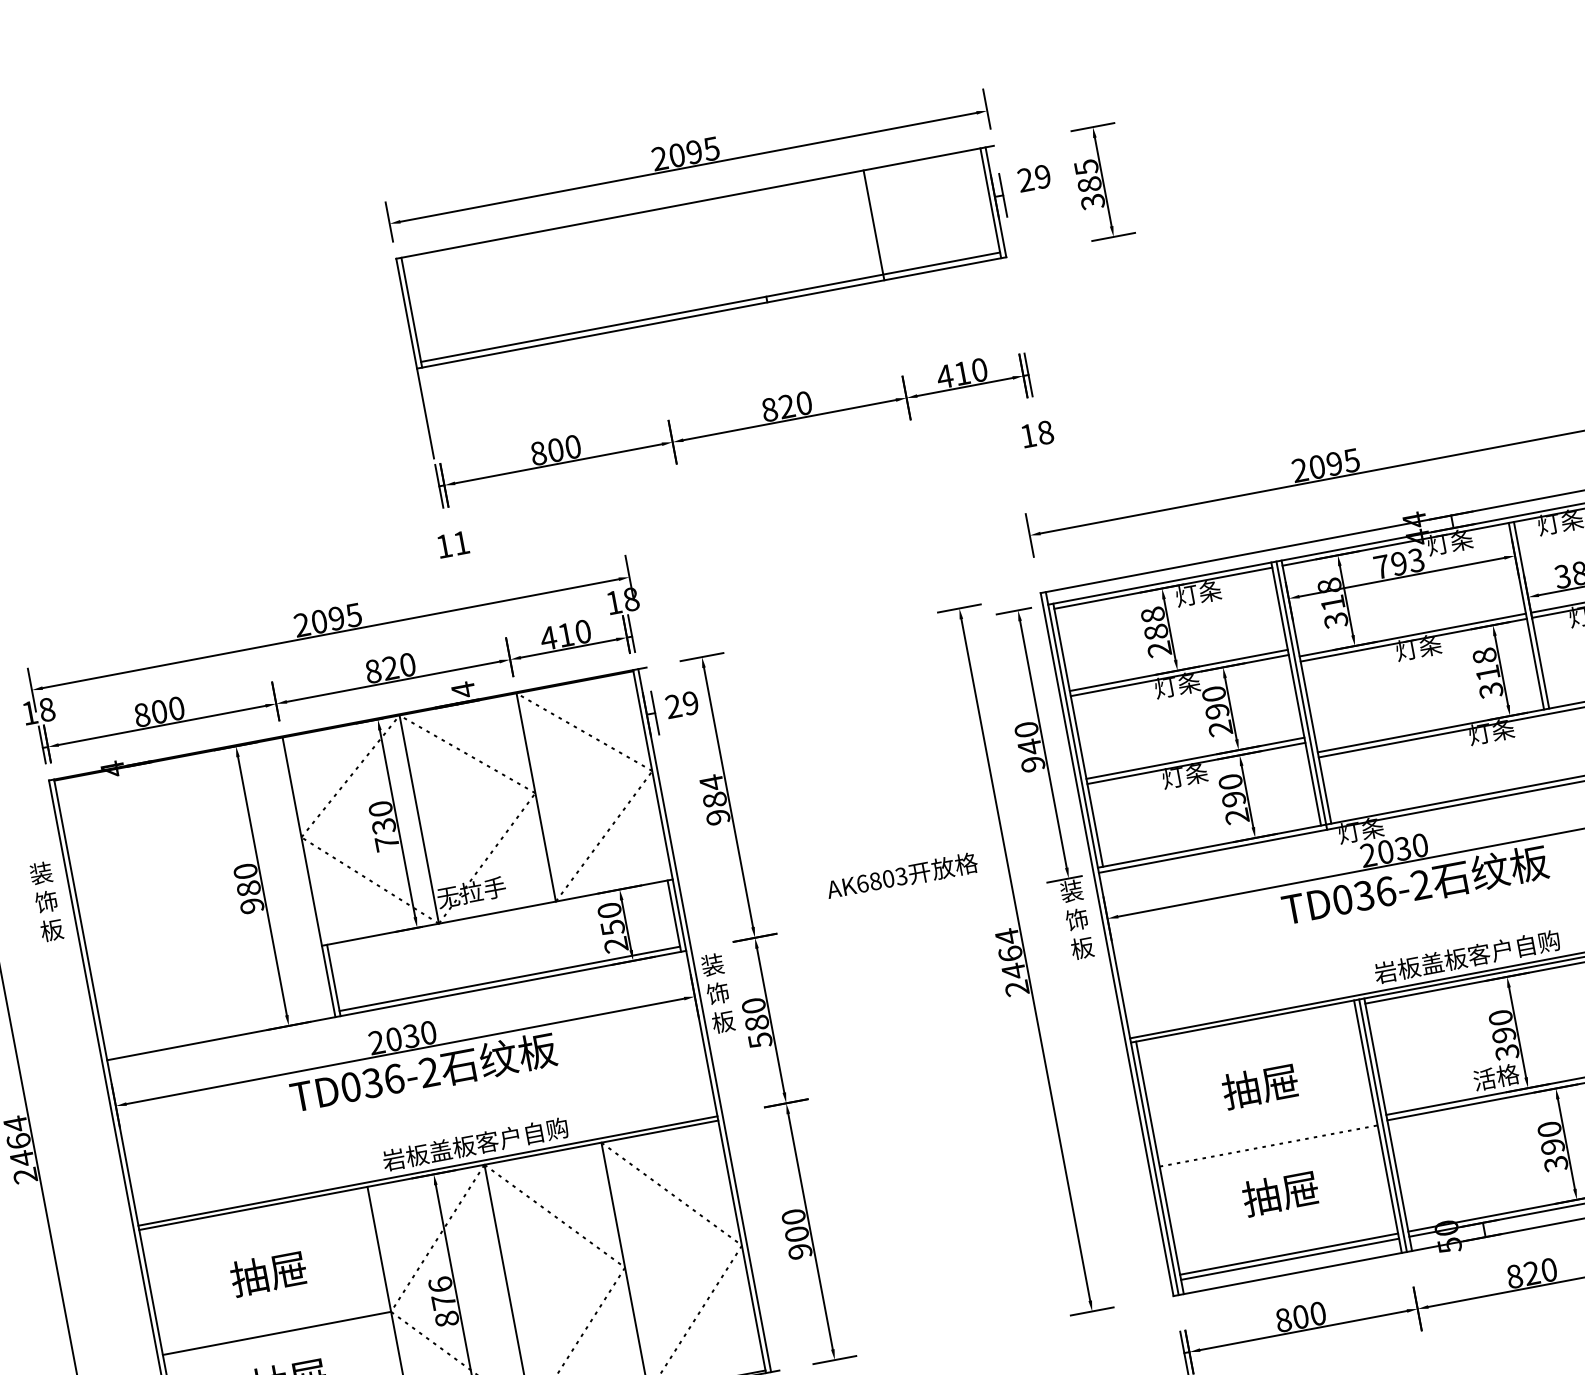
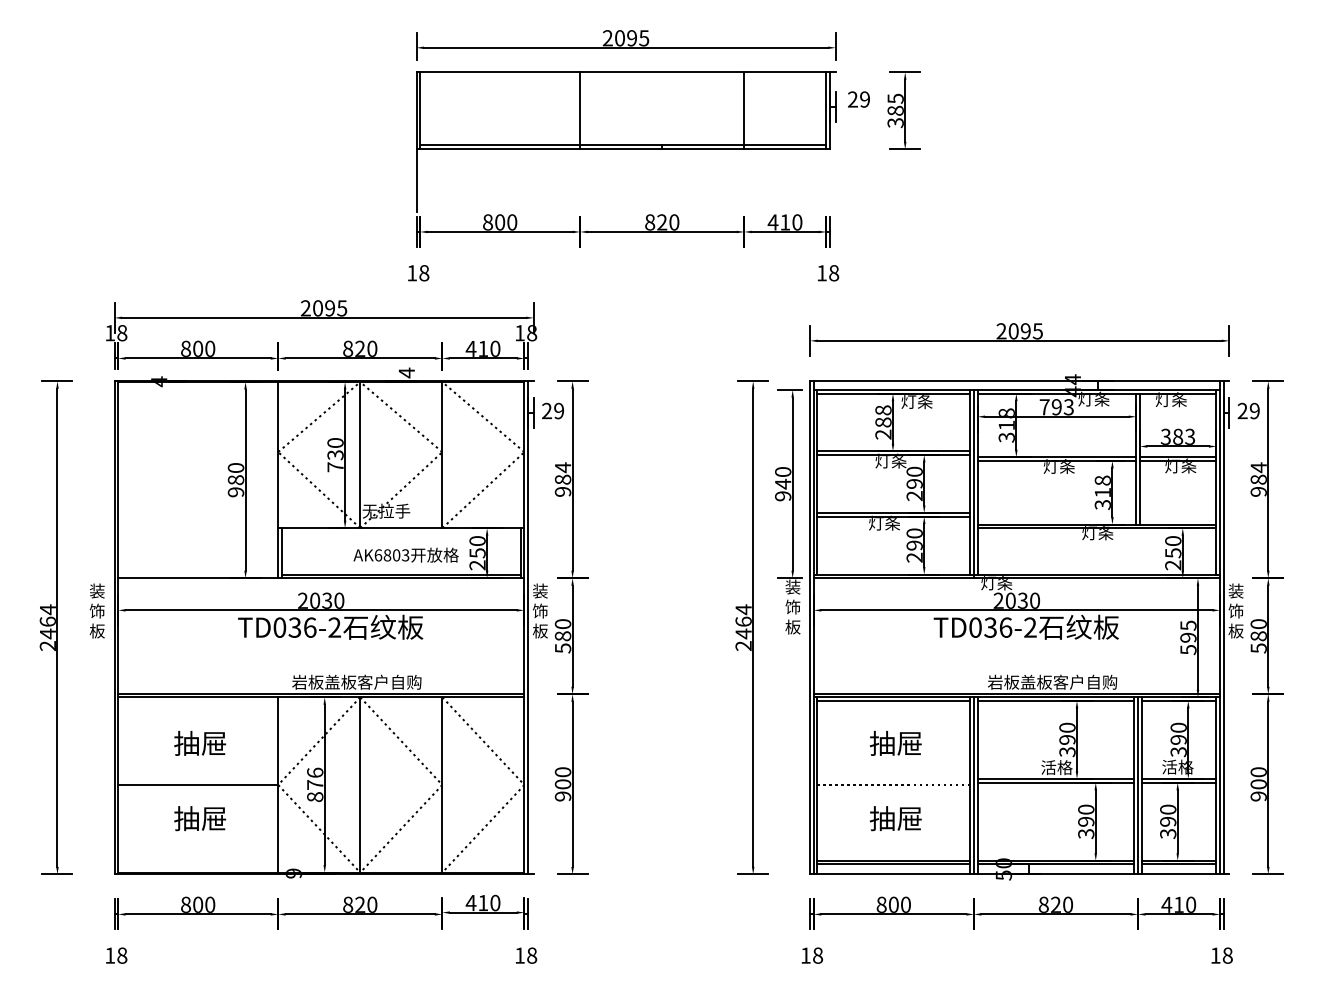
line: (640, 269) -> (580, 110), added
text: (461, 543) -> (424, 273), 11 -> 18
text: (901, 875) -> (405, 554), moved
text: (45, 901) -> (96, 610), moved
line: (1245, 1025) -> (893, 700), added

